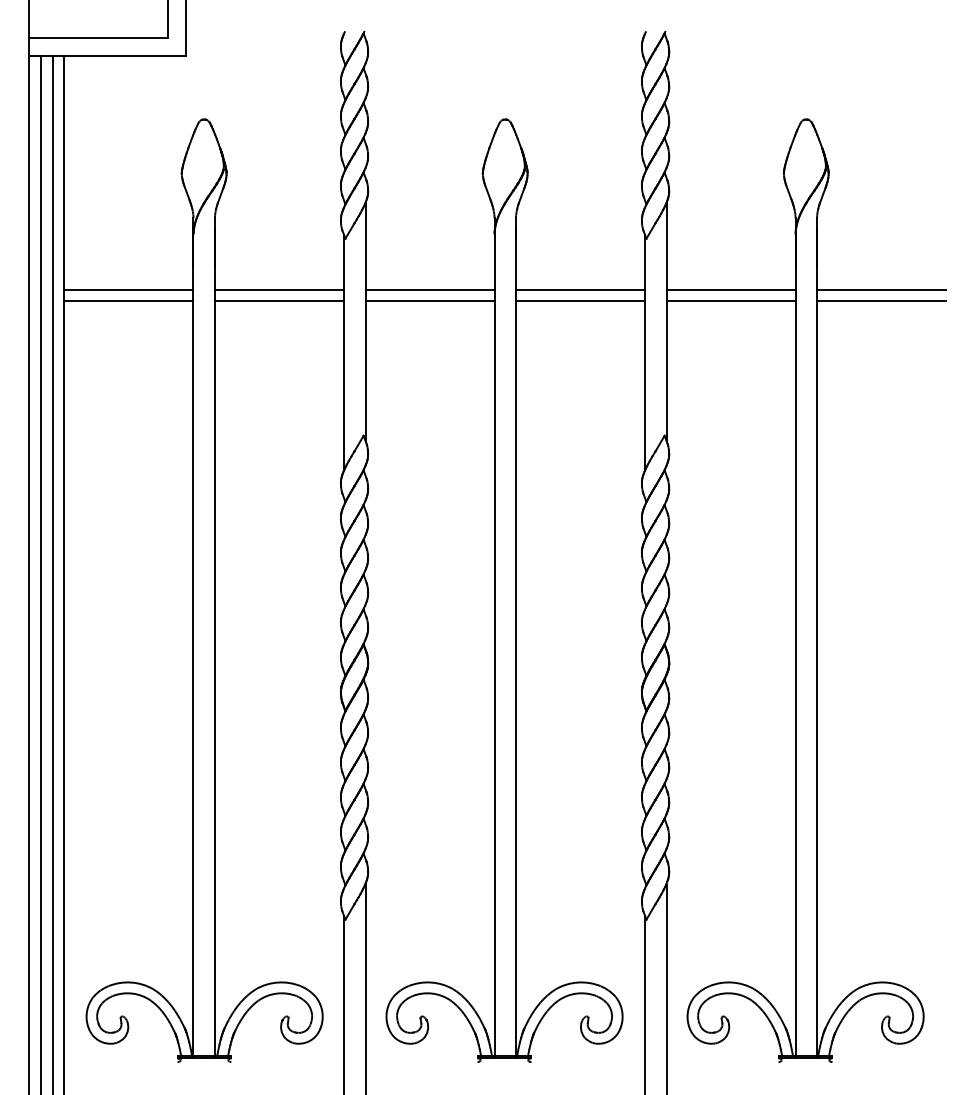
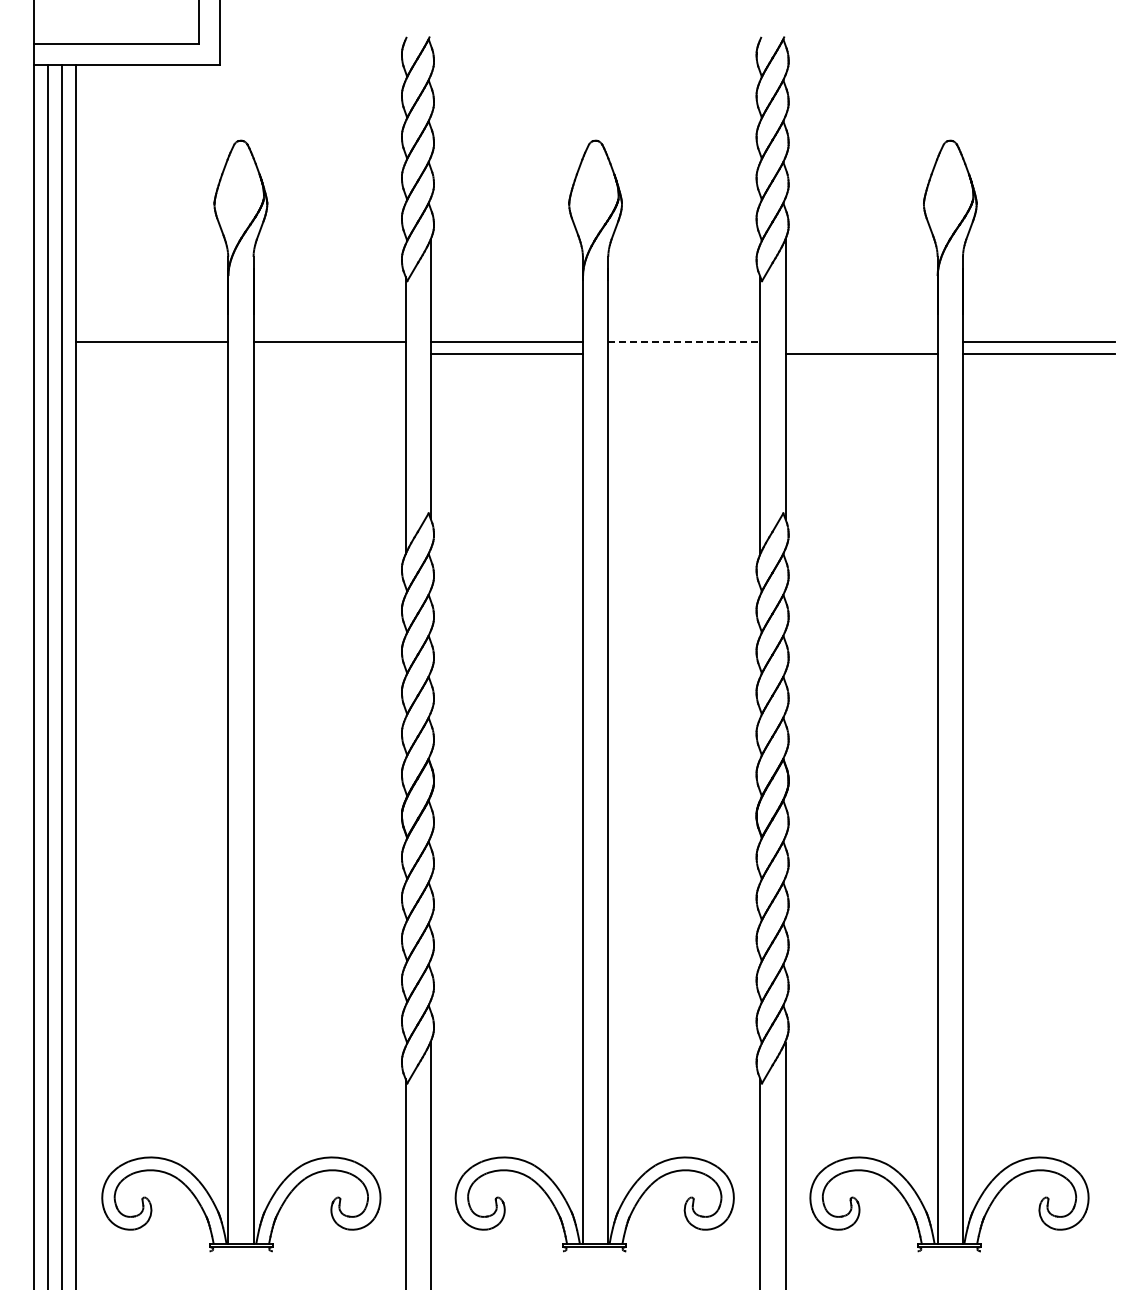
line: (580, 289) -> (684, 341), solid -> dashed
line: (730, 289) -> (861, 341), removed
line: (129, 300) -> (152, 354), removed
line: (279, 300) -> (329, 354), removed
line: (580, 300) -> (684, 354), removed

